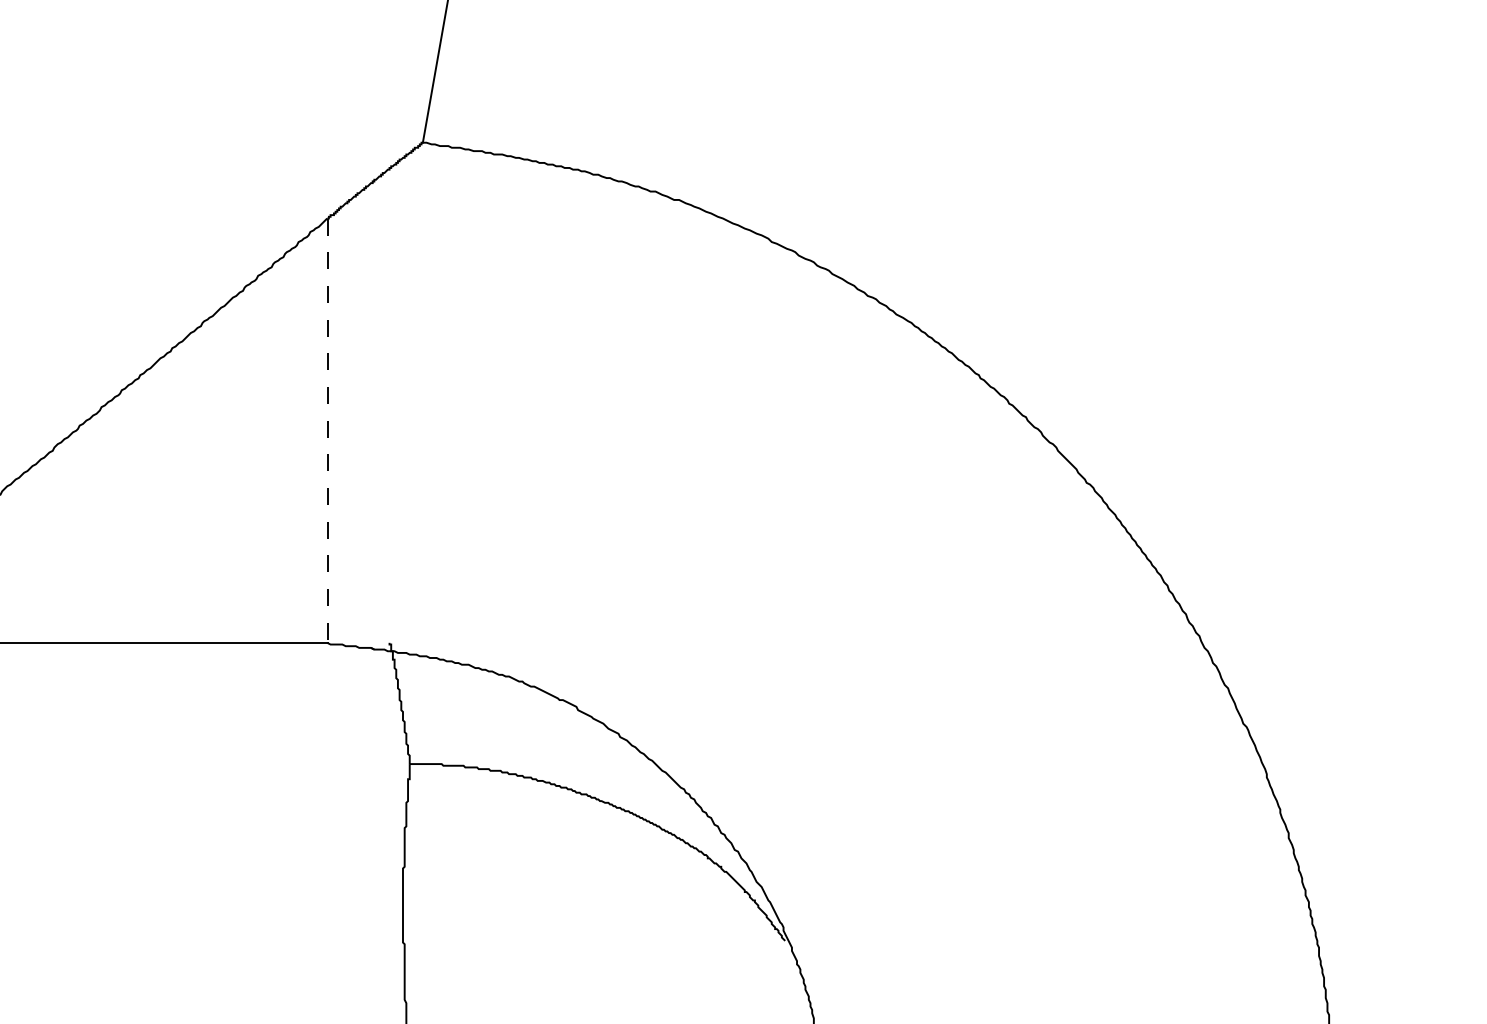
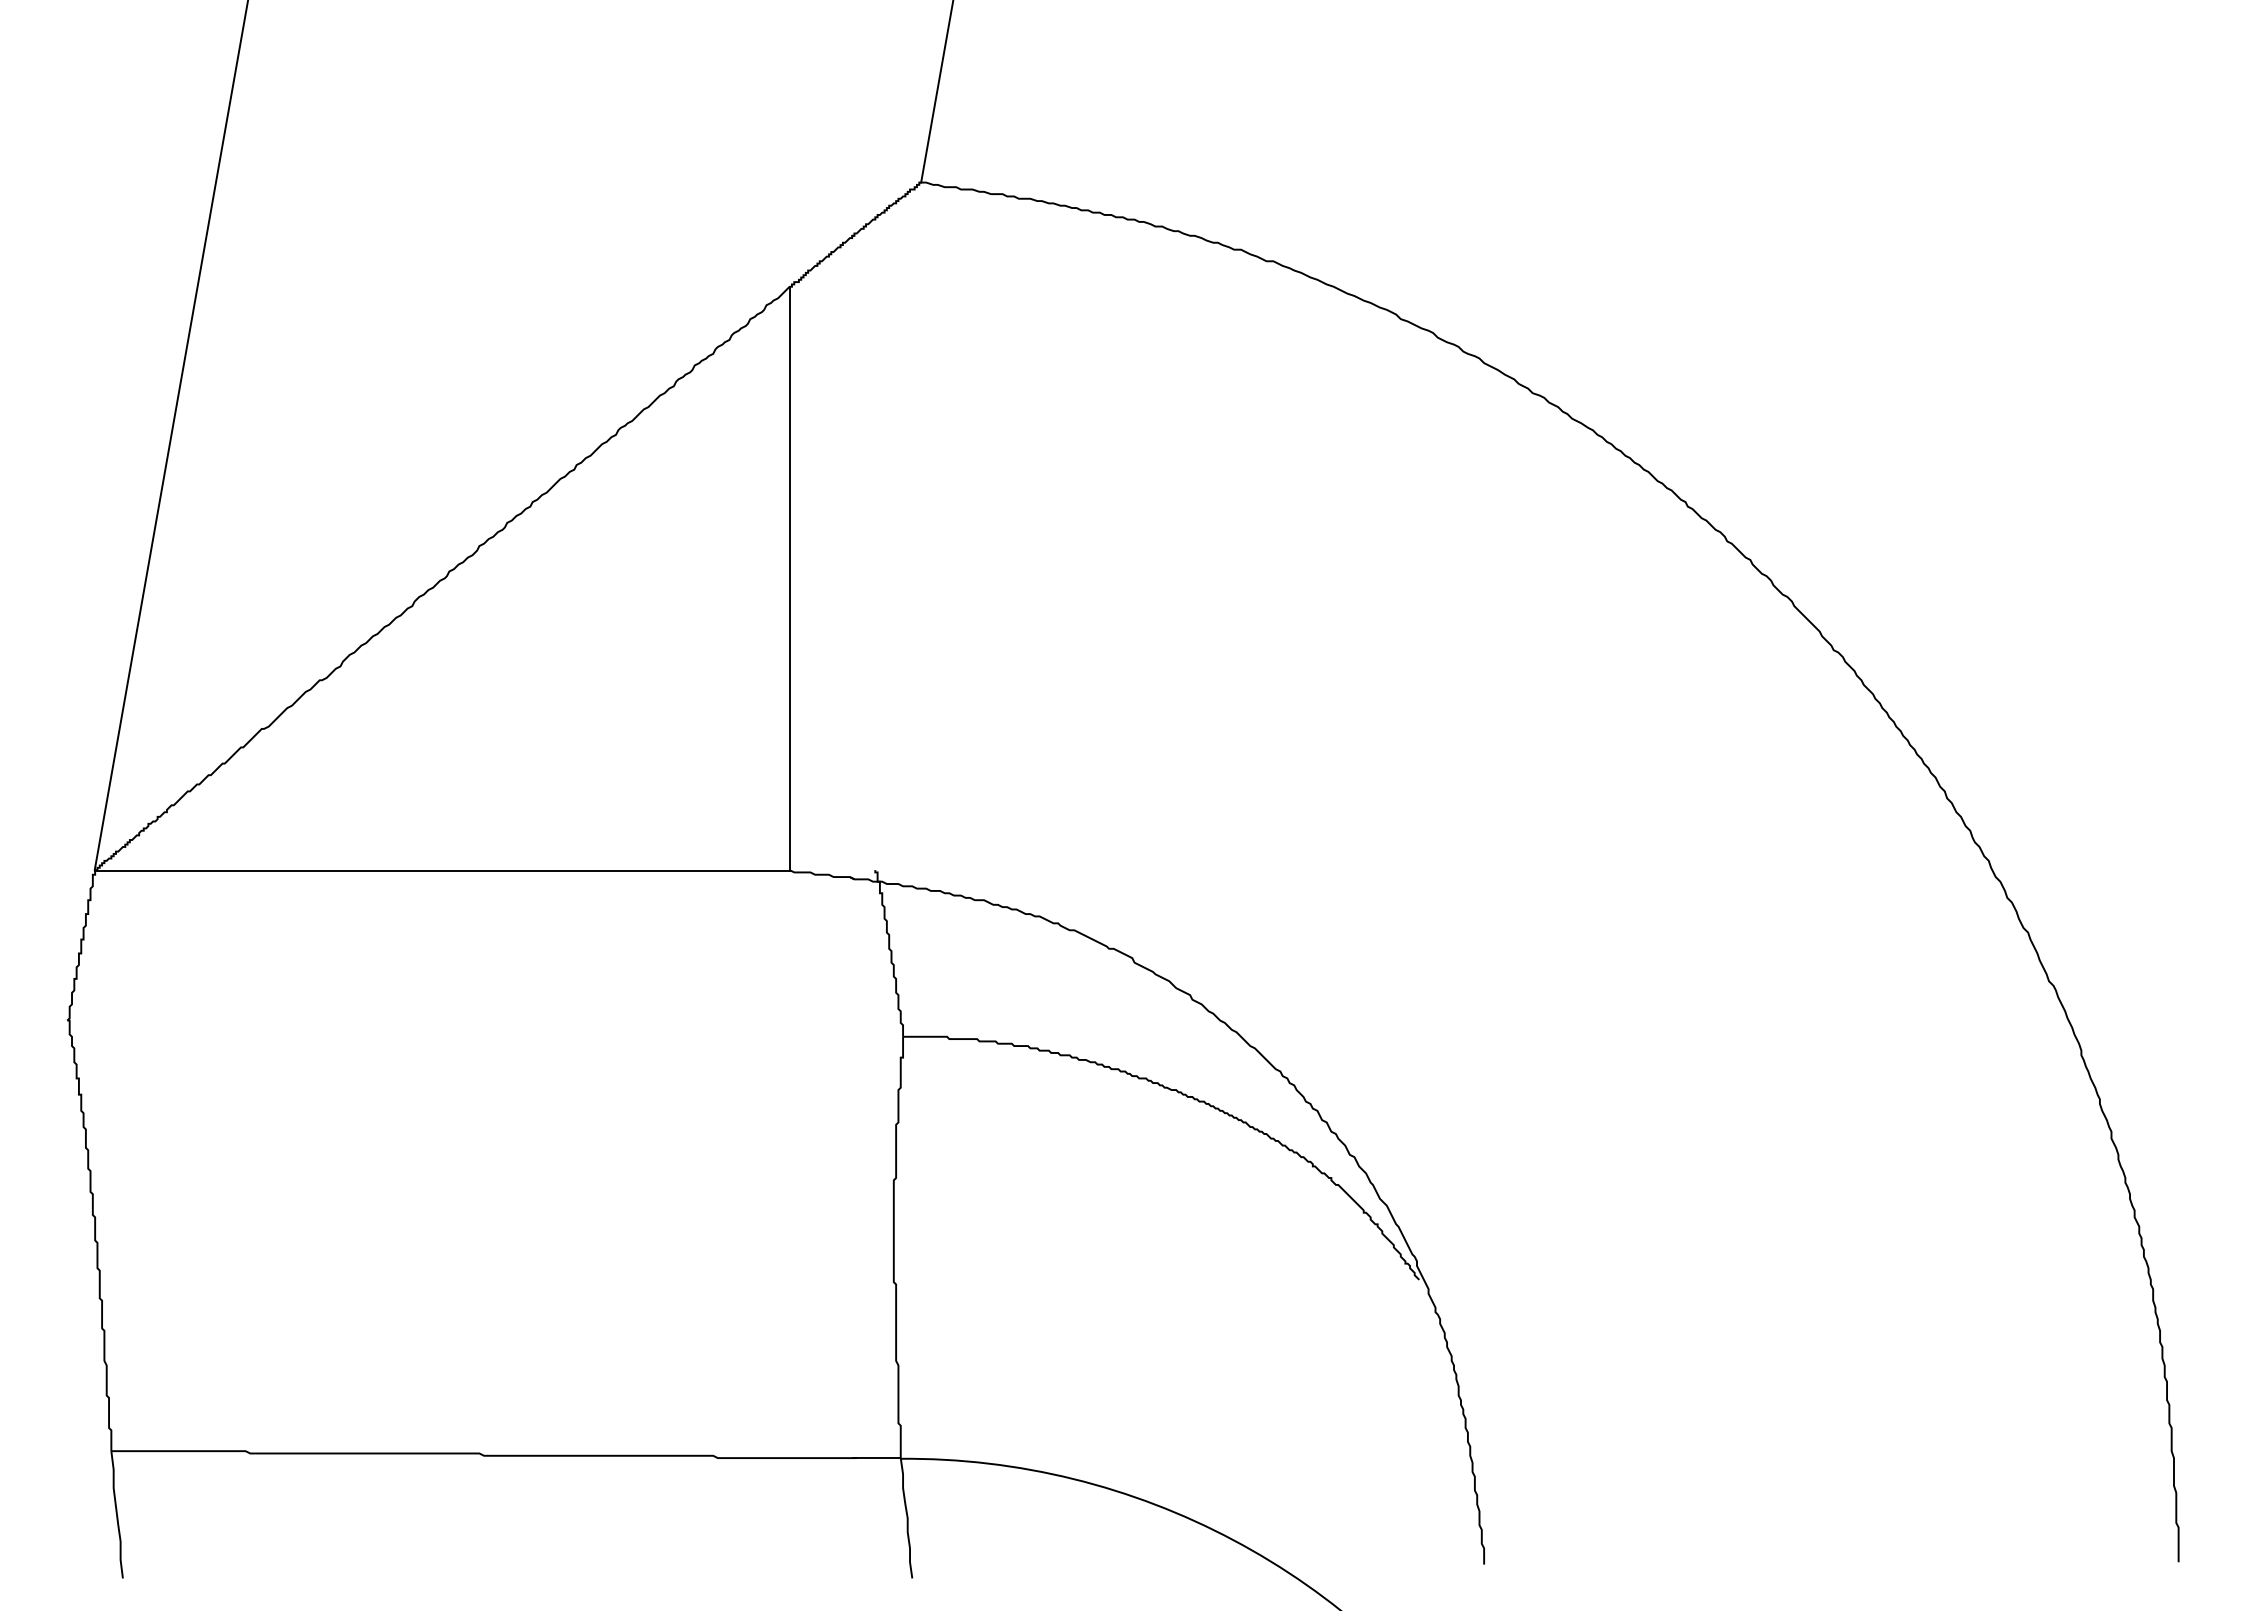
line: (327, 430) -> (790, 578), dashed -> solid

